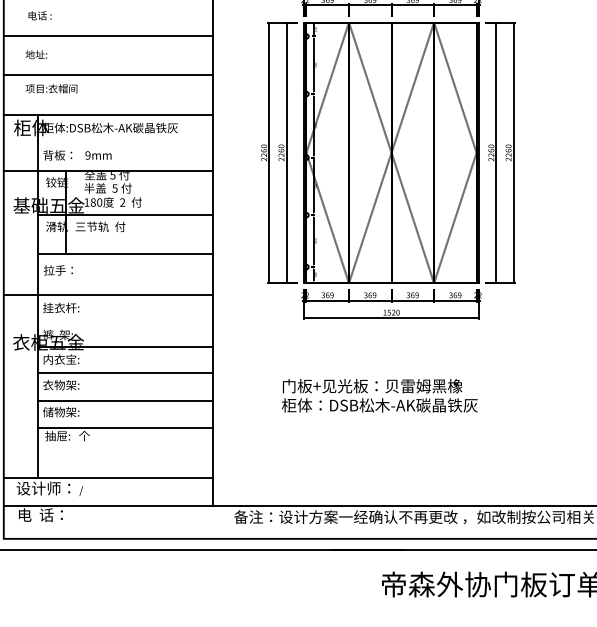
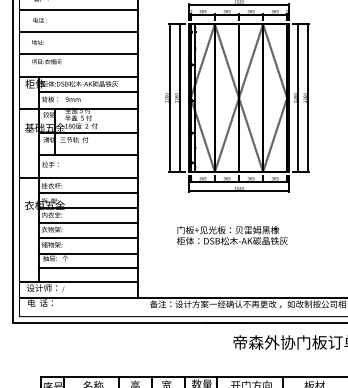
line: (123, 142) -> (87, 92), added
line: (123, 321) -> (87, 193), added
line: (123, 452) -> (87, 267), added

